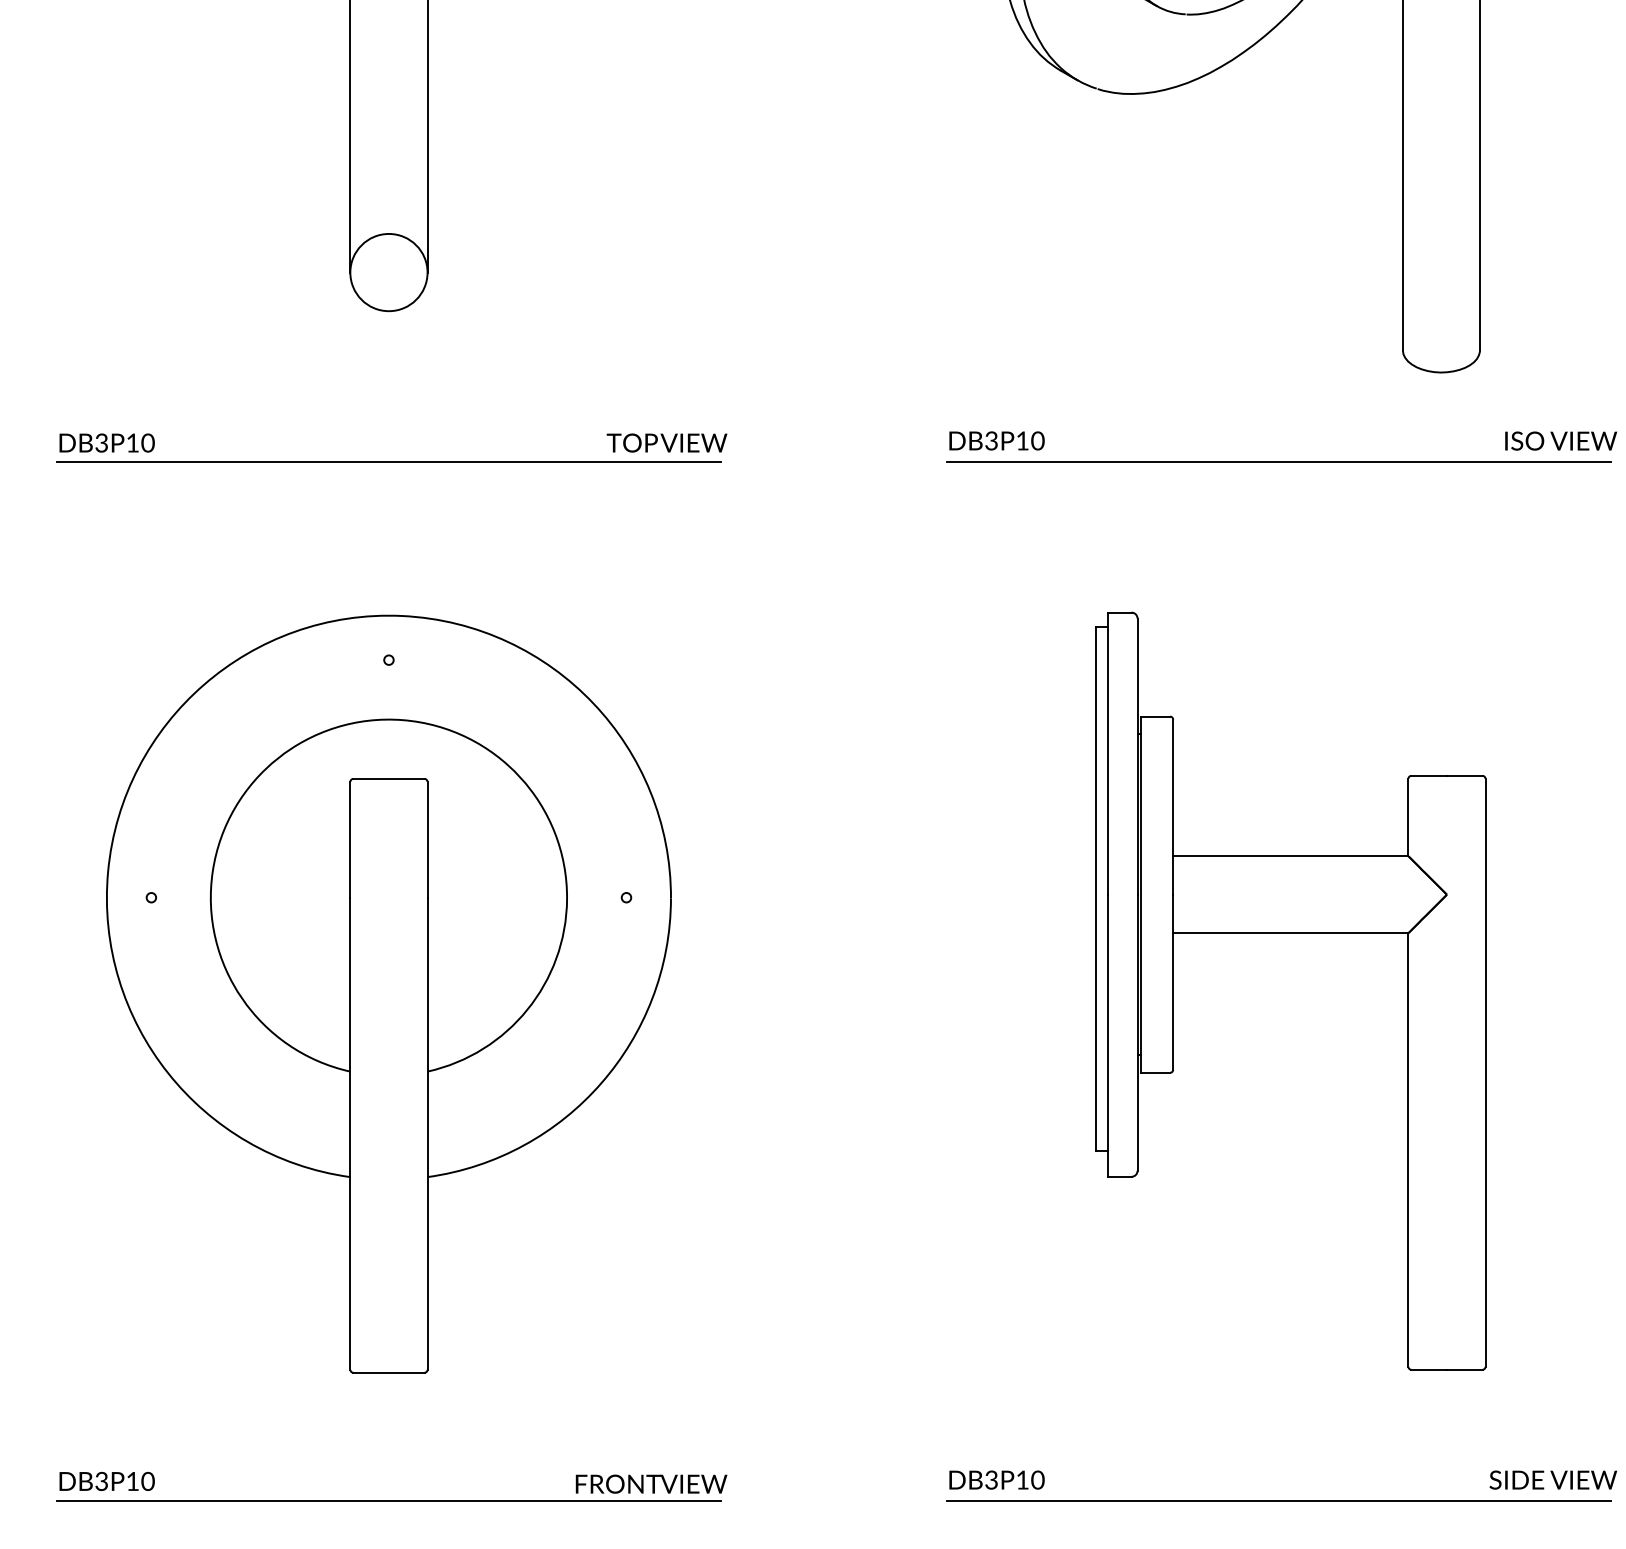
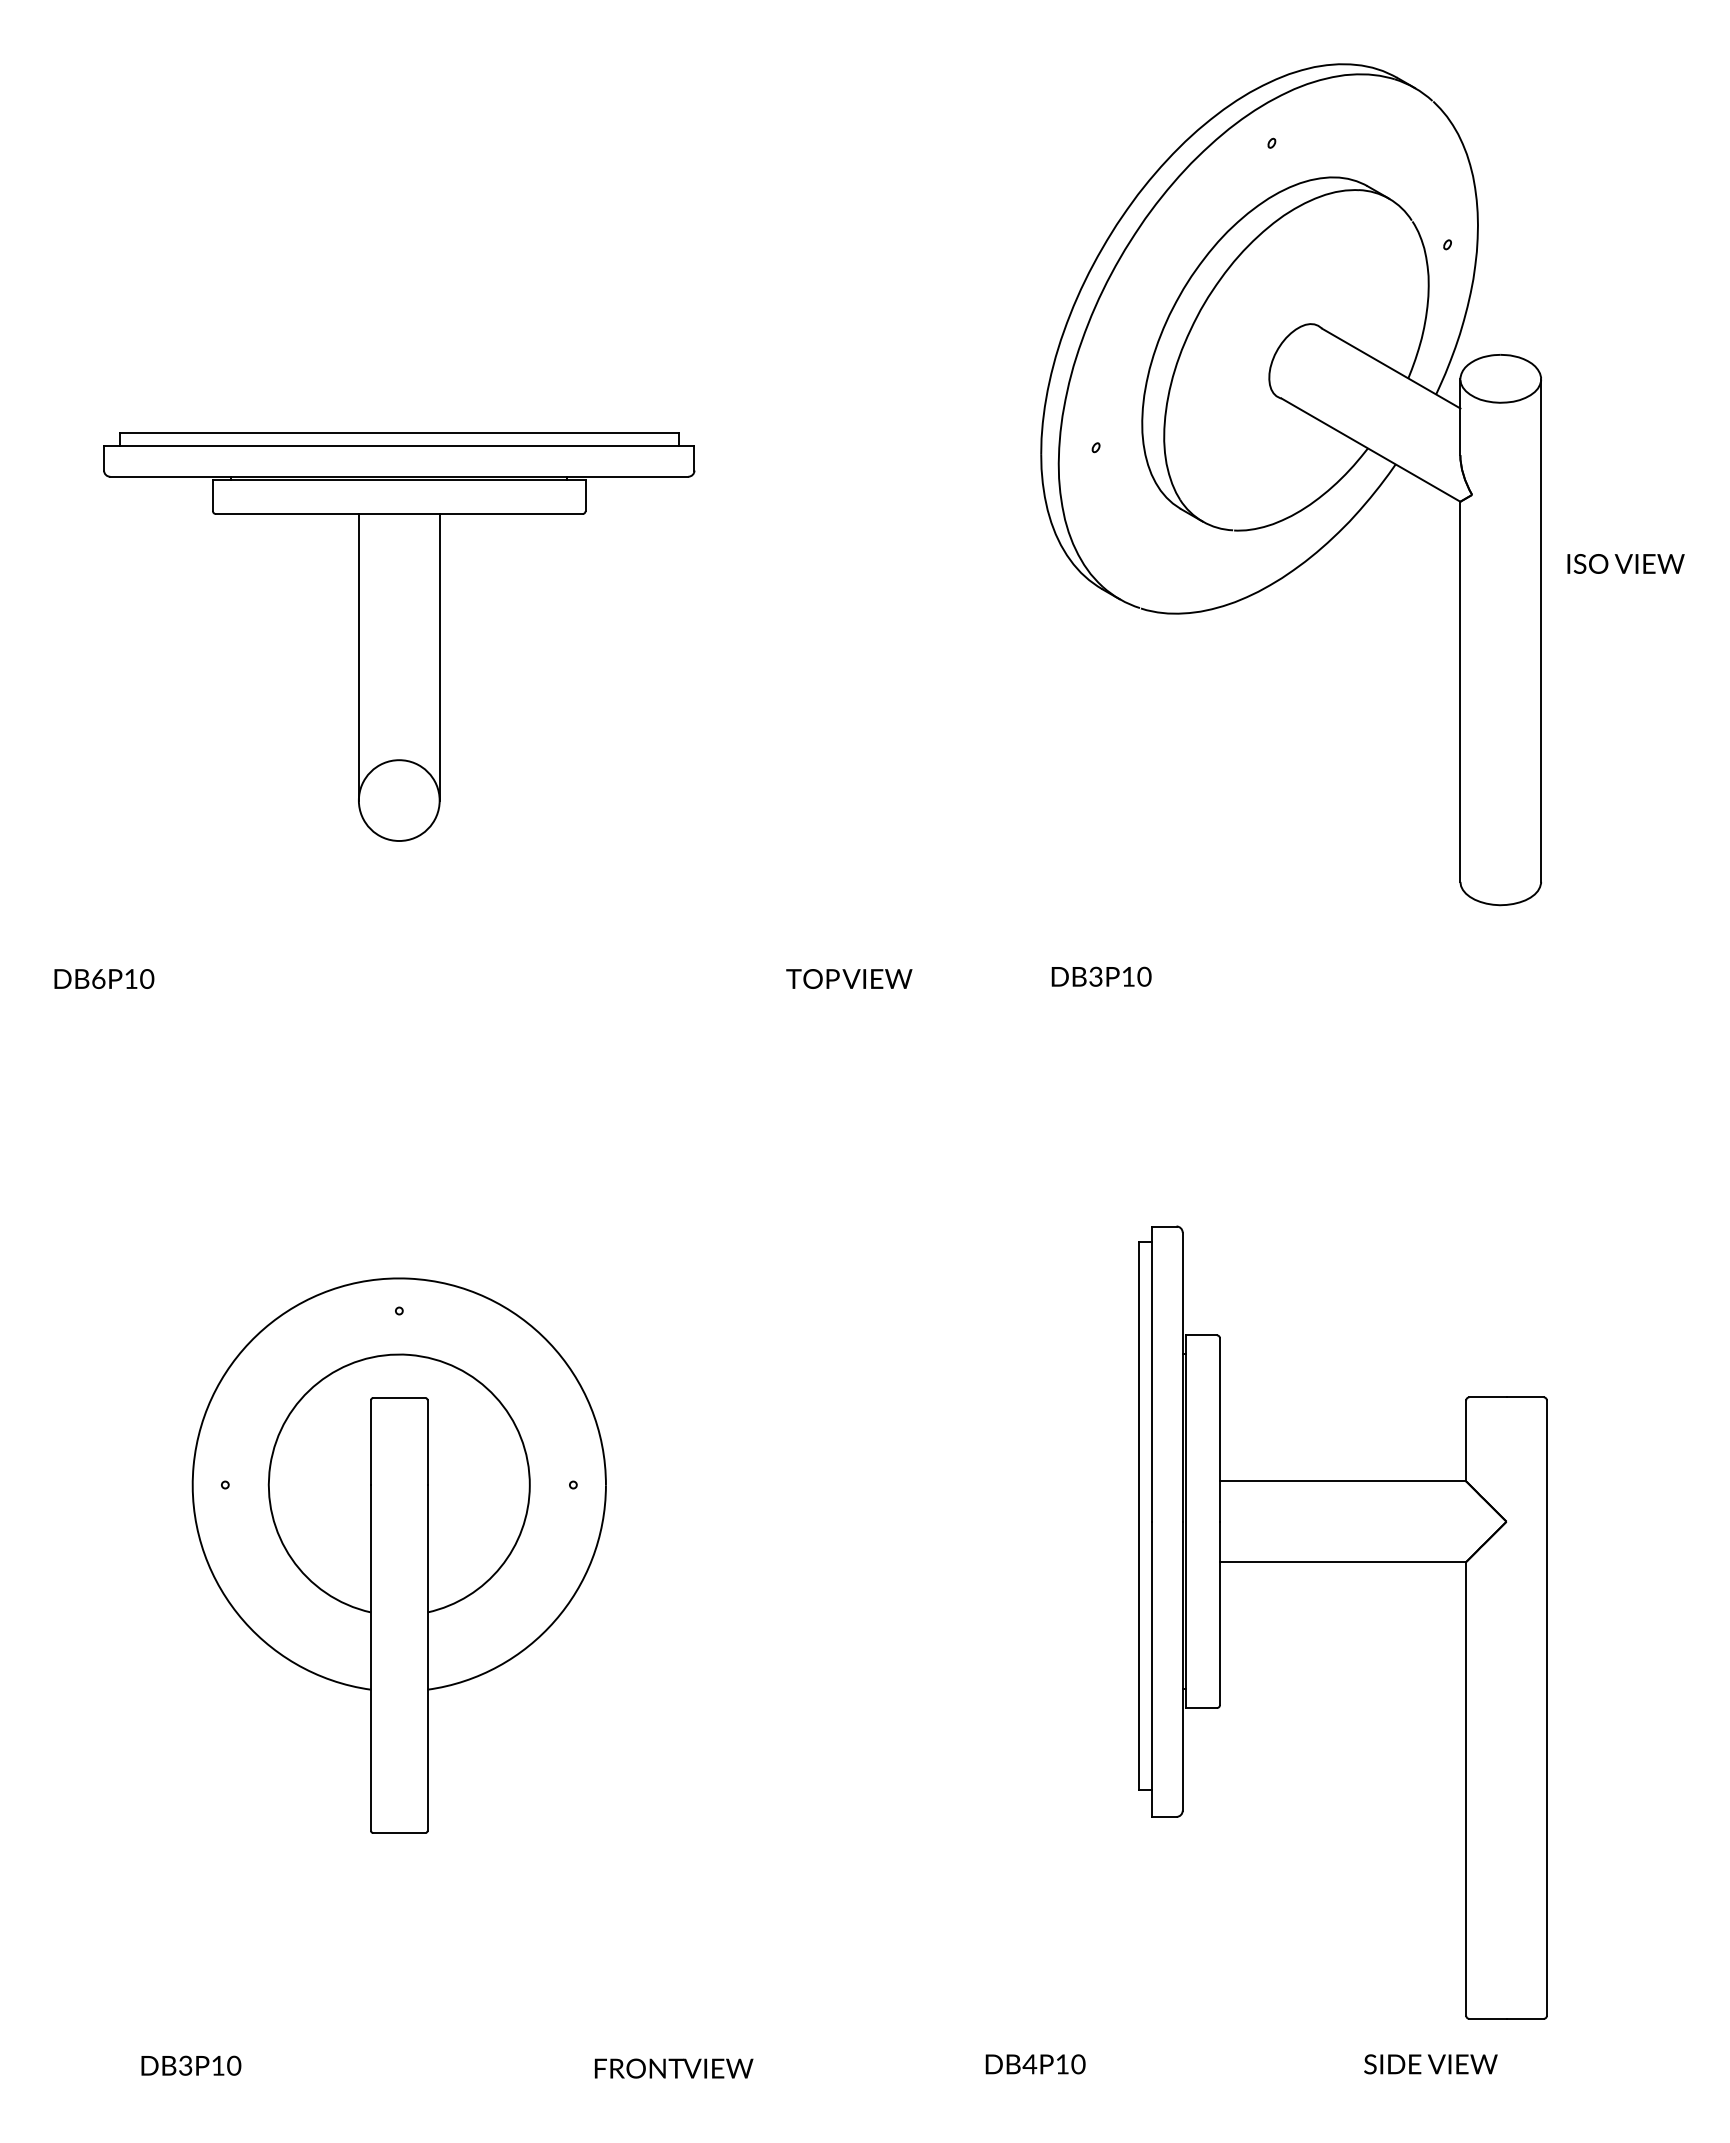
text: (996, 440) -> (1101, 976), moved
text: (1560, 440) -> (1625, 563), moved
text: (101, 442) -> (98, 978), DB3P10 -> DB6P10
text: (667, 442) -> (849, 978), moved
line: (389, 461) -> (399, 998), removed
line: (1278, 461) -> (1330, 998), removed
part: (1290, 933) -> (1342, 1562), moved
part: (389, 993) -> (399, 1555), size x0.7
text: (991, 1480) -> (1029, 2064), DB3P10 -> DB4P10
text: (1552, 1480) -> (1430, 2064), moved
text: (107, 1481) -> (191, 2065), moved
line: (389, 1501) -> (399, 2086), removed
line: (1278, 1501) -> (1330, 2086), removed

